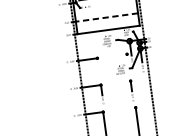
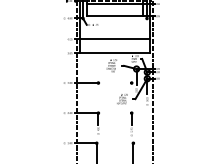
line: (107, 17) -> (115, 39), dashed -> solid

